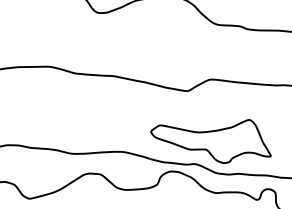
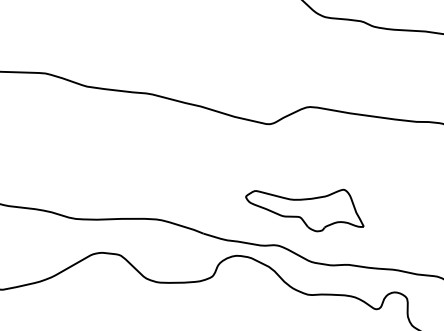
part: (210, 141) -> (304, 209), size x0.6

